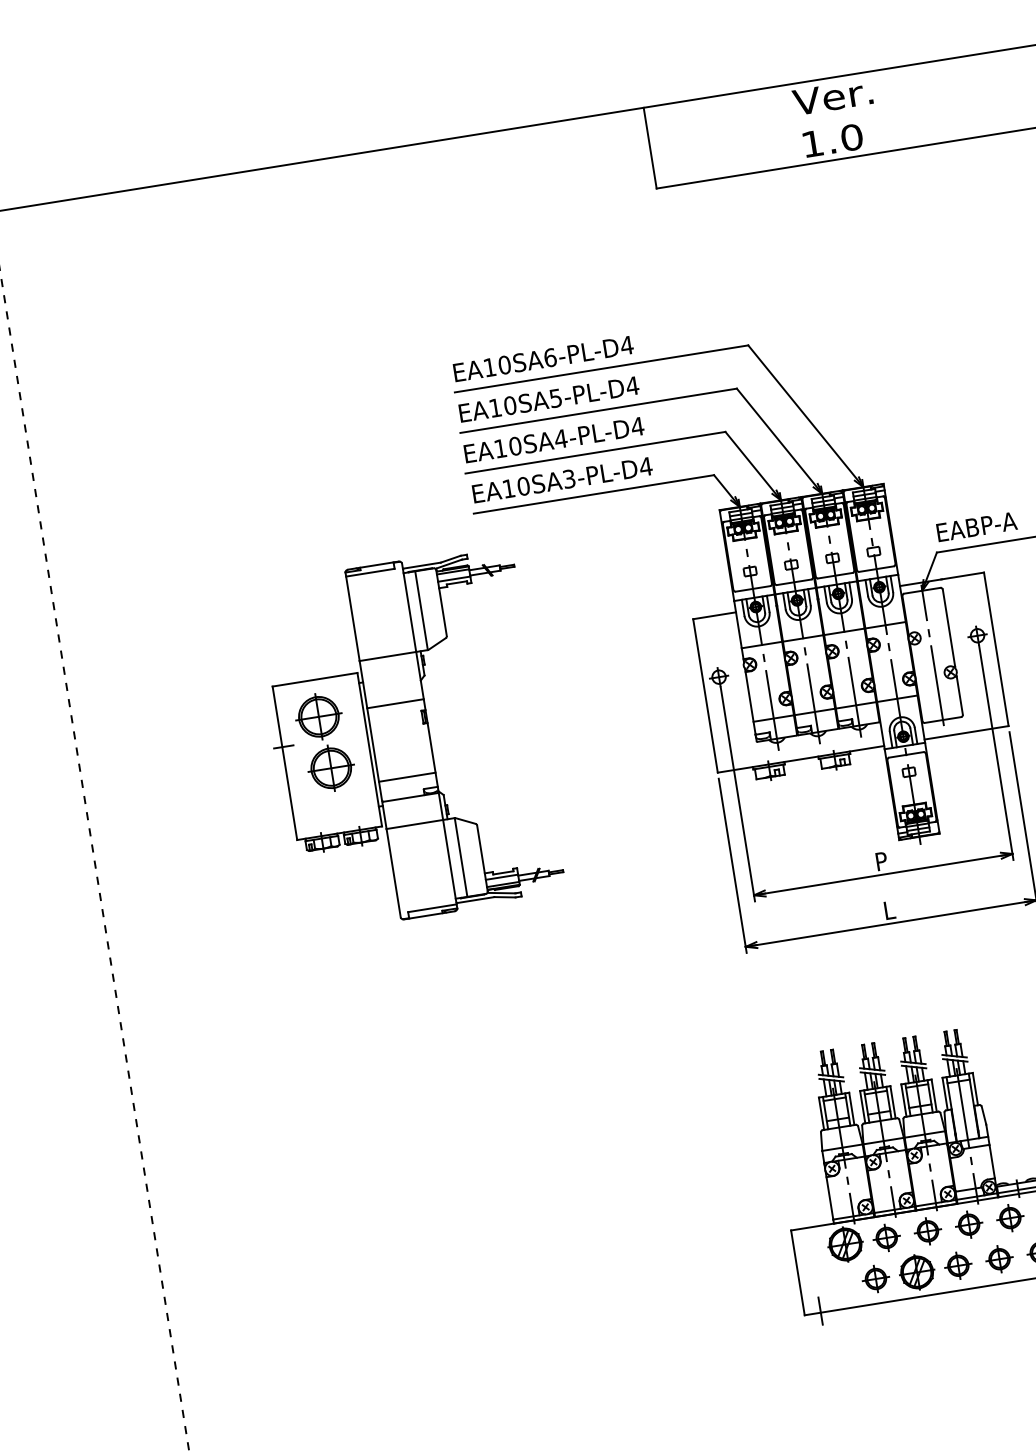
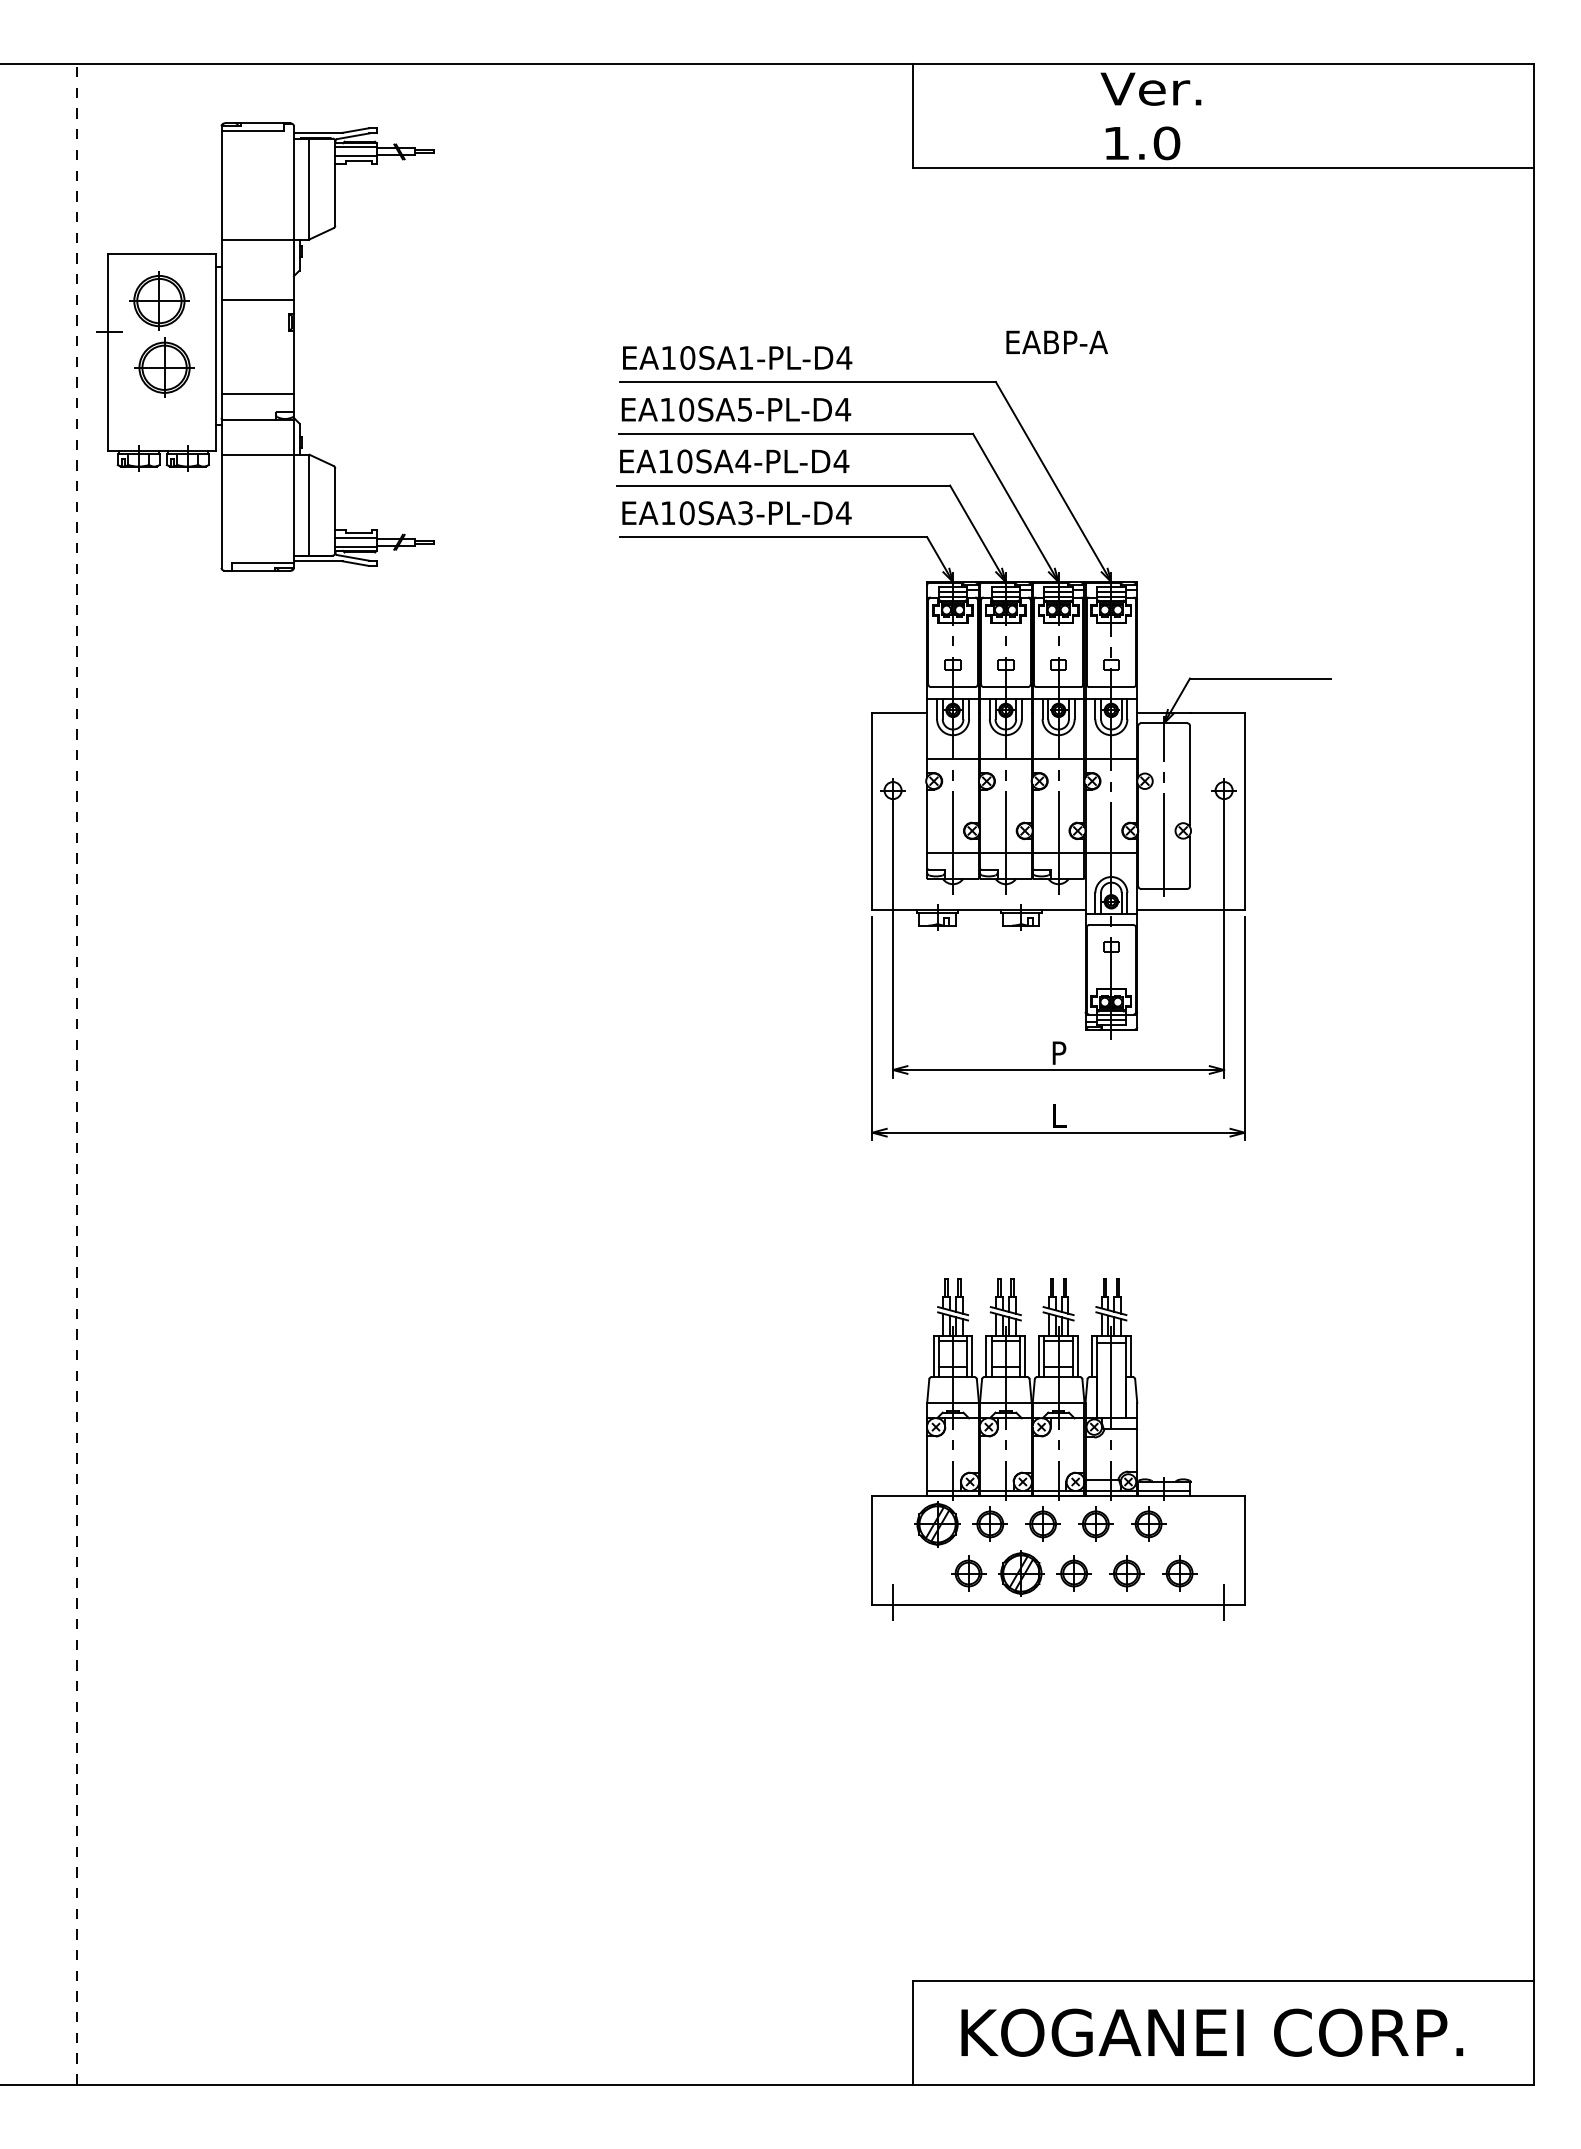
text: (550, 357) -> (746, 357), EA10SA6-PL-D4 -> EA10SA1-PL-D4
text: (976, 526) -> (1056, 341), moved
part: (407, 739) -> (265, 346), moved

